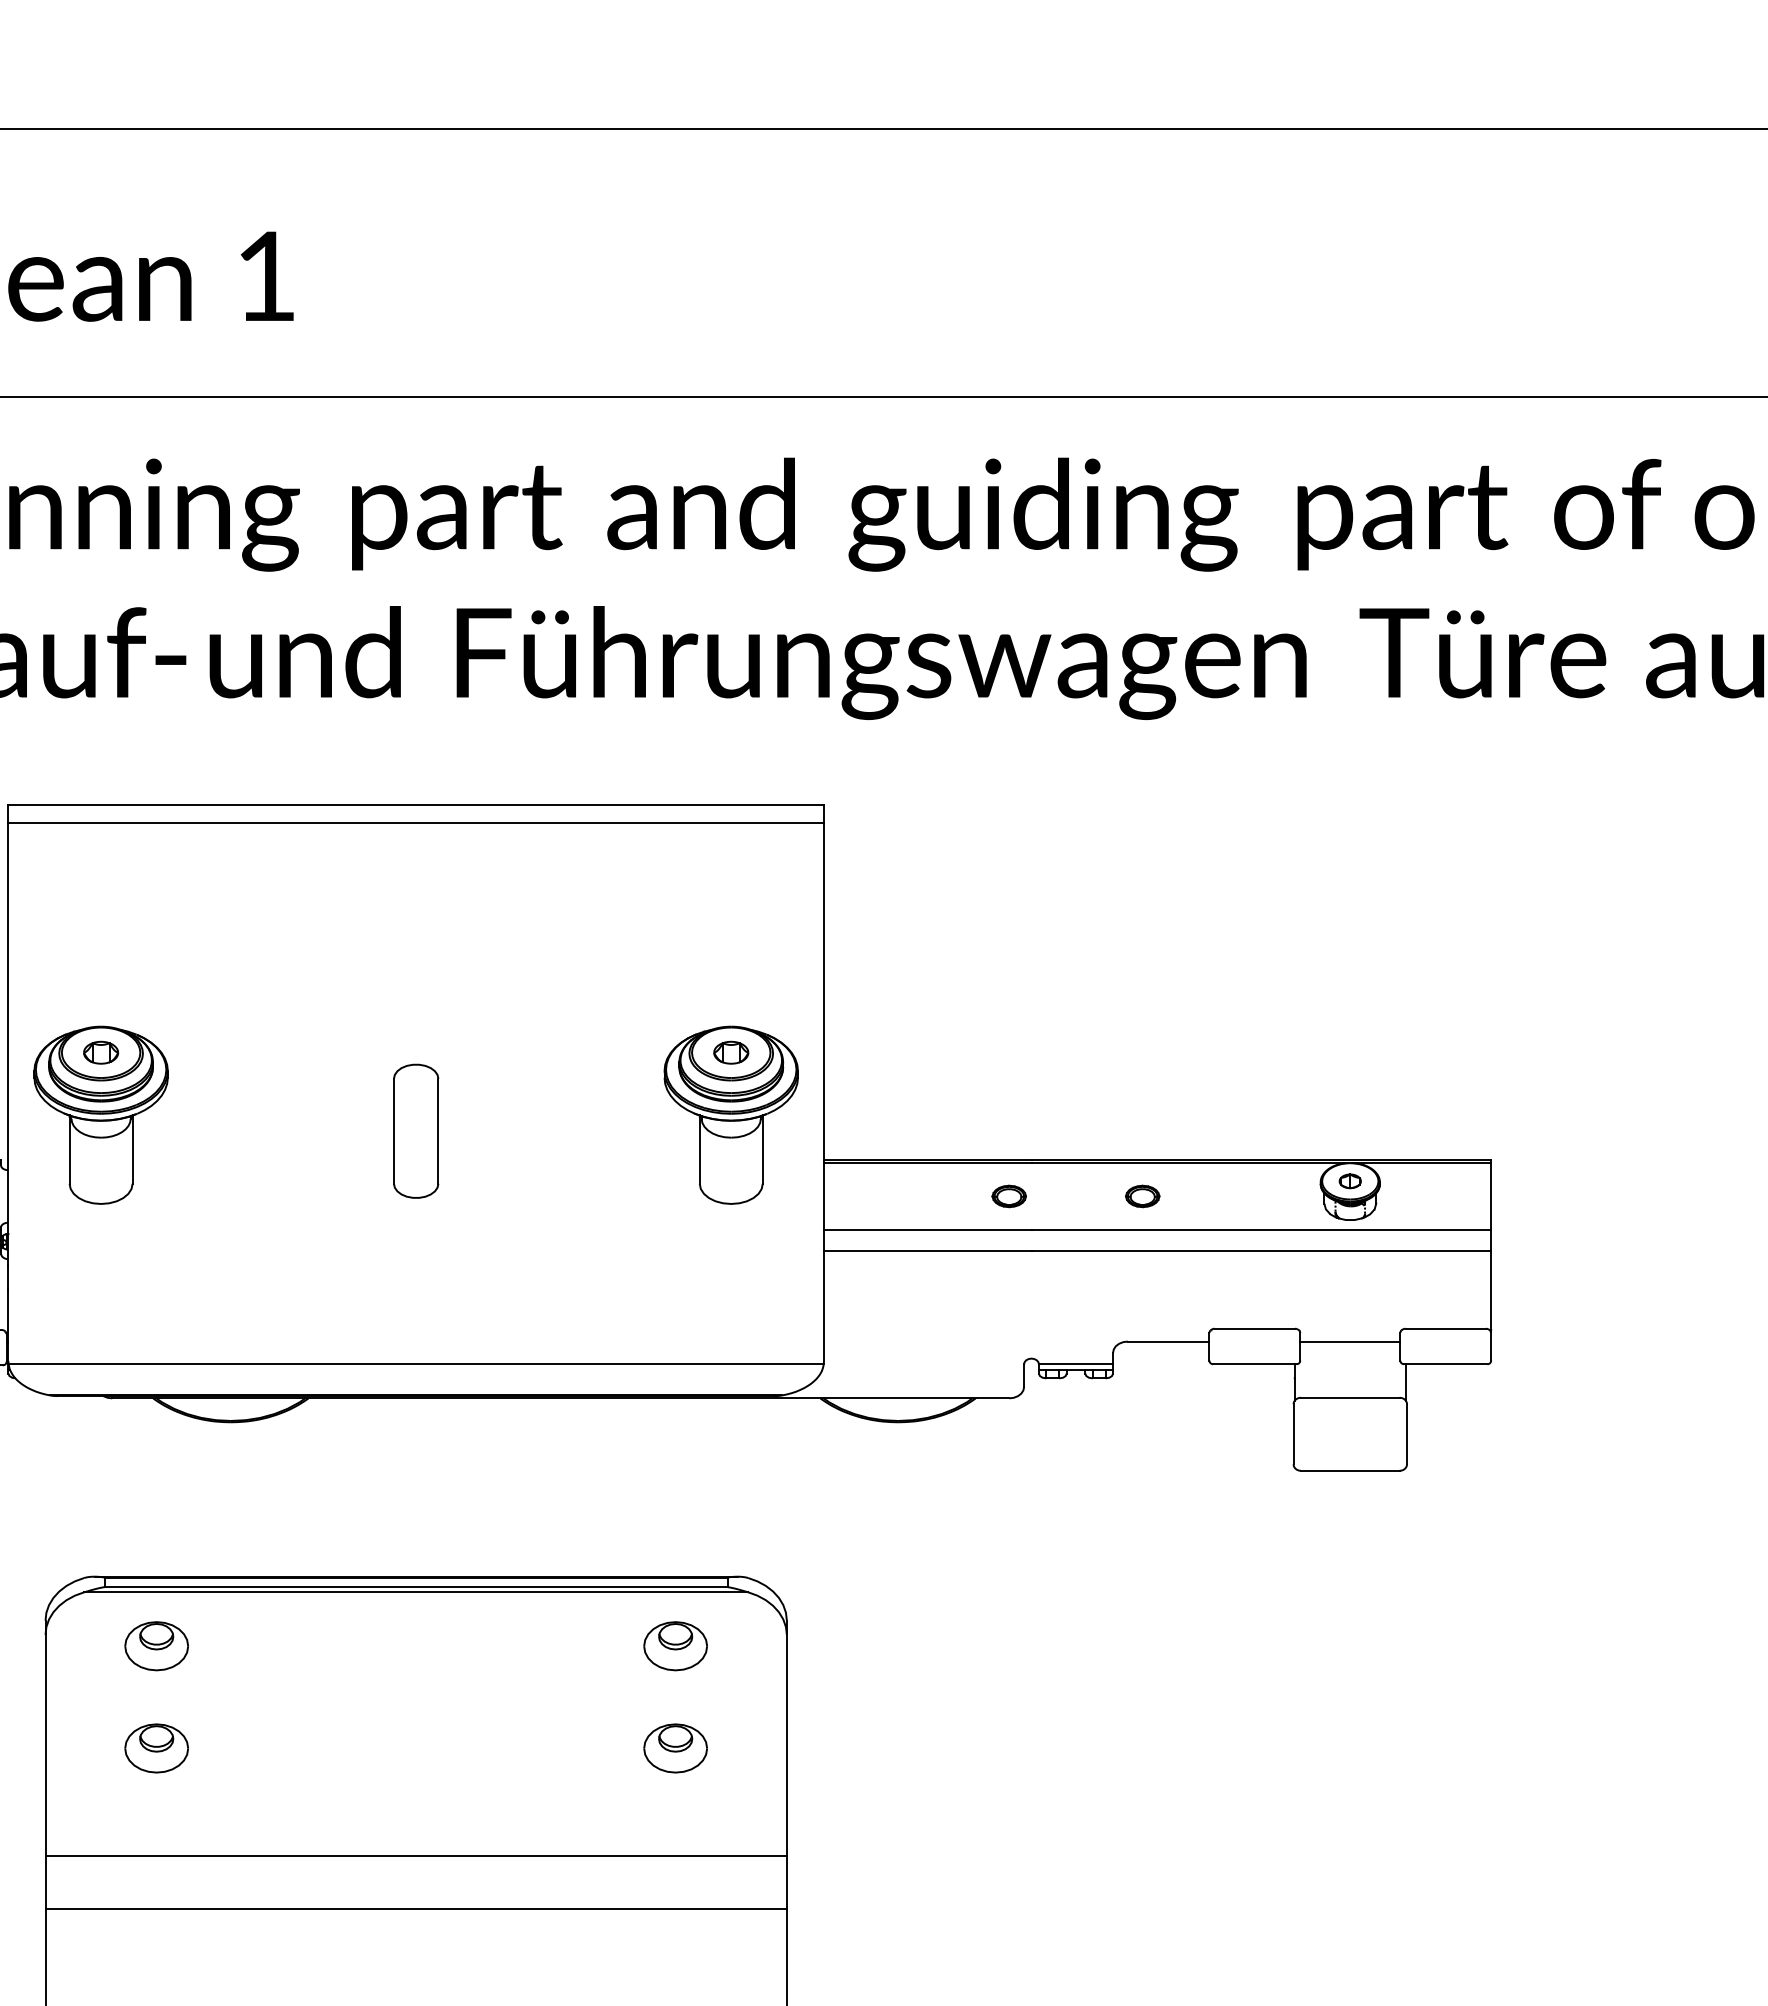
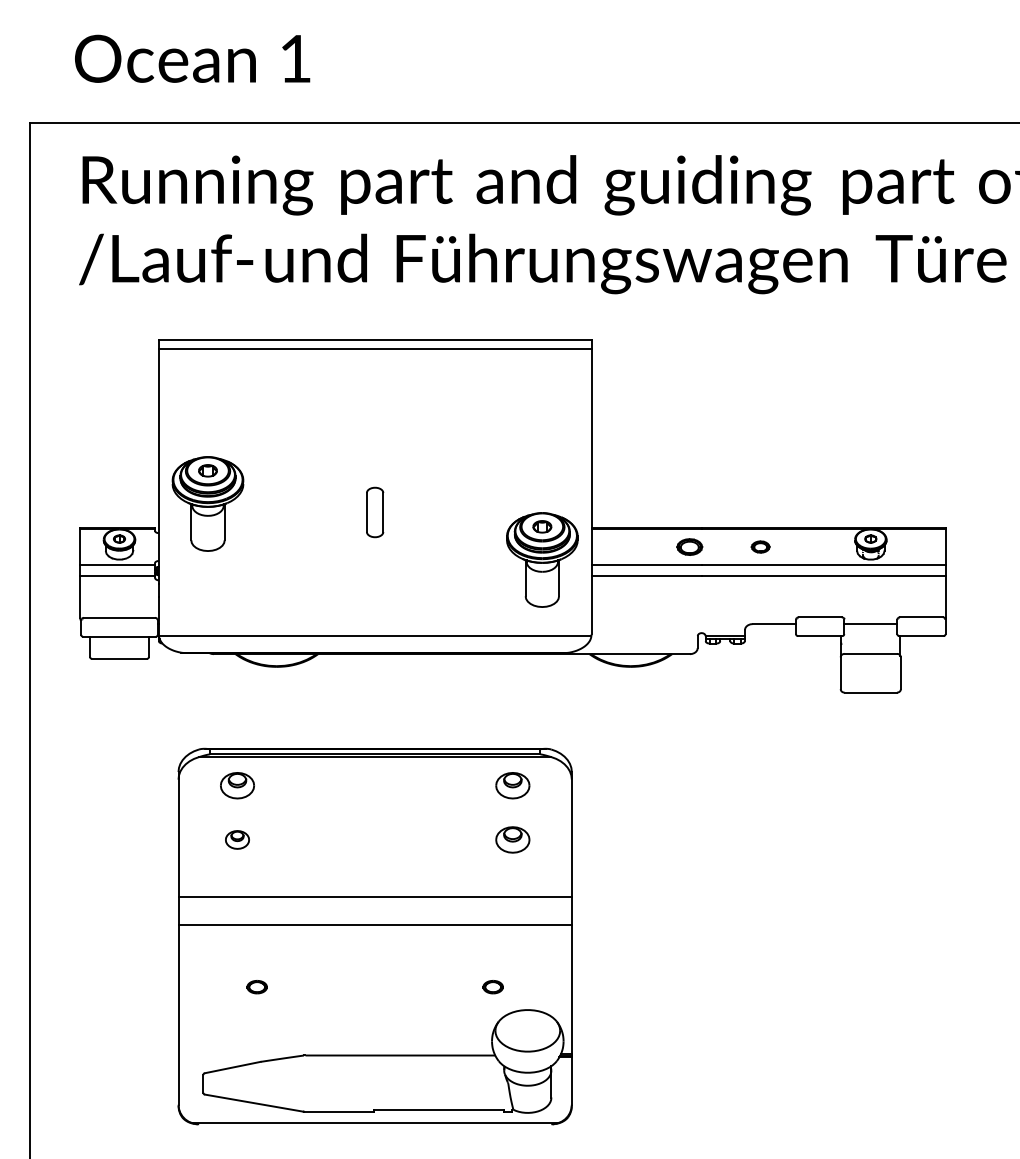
part: (731, 1114) -> (542, 559), moved
part: (414, 1131) -> (374, 512), size x0.7
part: (1008, 1195) -> (689, 546), size x1.4
part: (156, 1747) -> (237, 839), size x0.7

